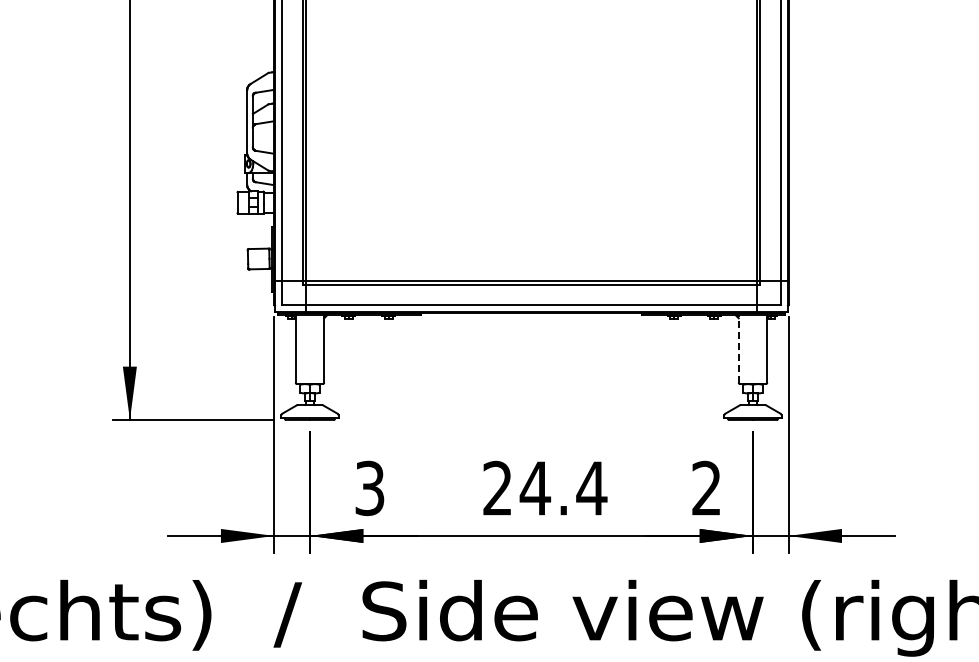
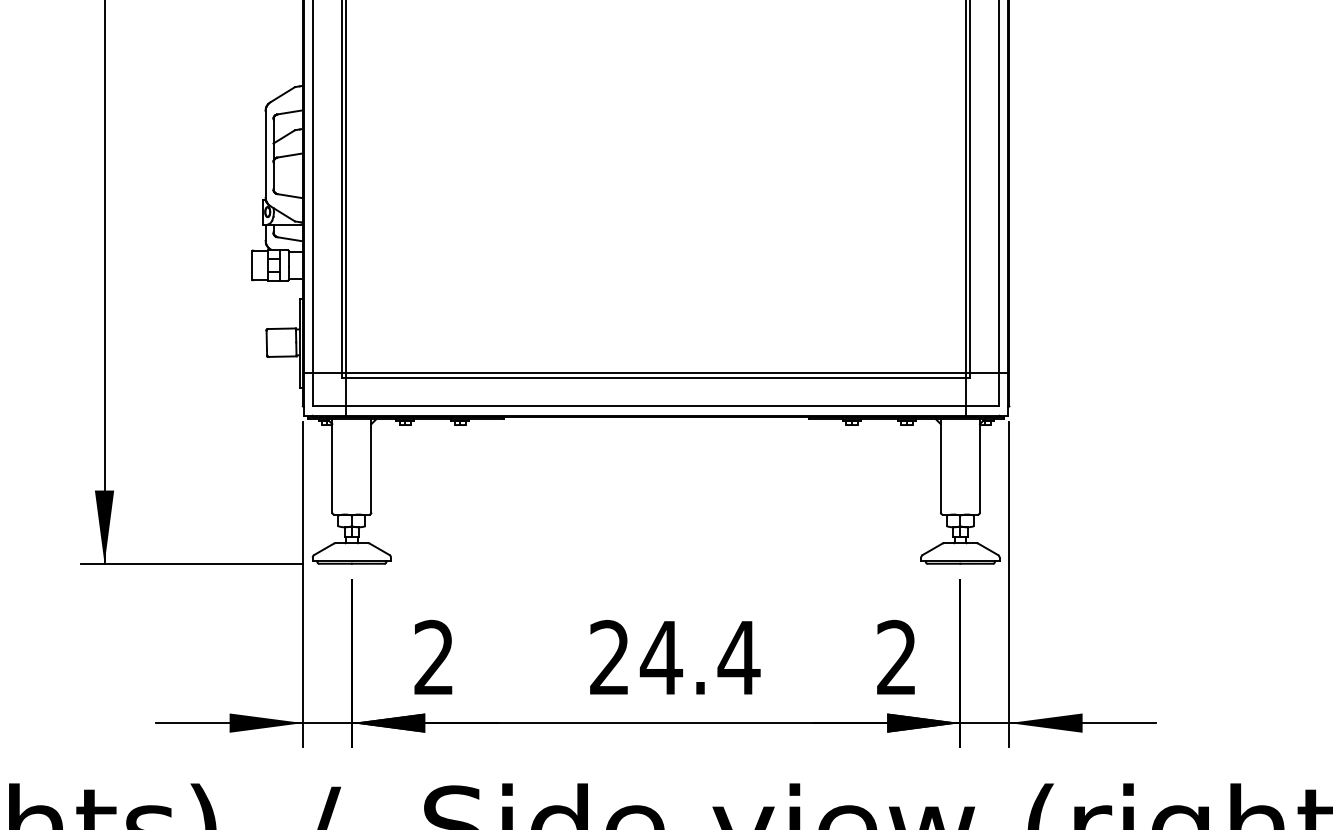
line: (738, 348) -> (940, 465), dashed -> solid
text: (369, 488) -> (433, 657), 3 -> 2

